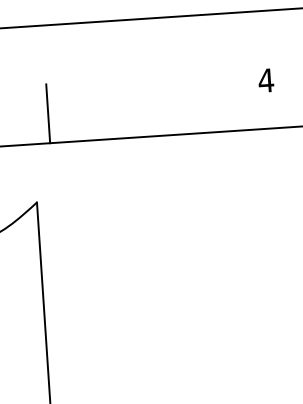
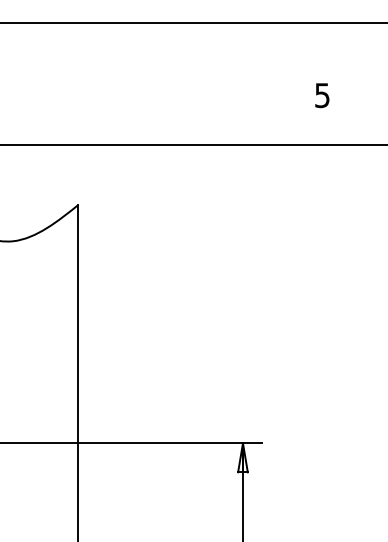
text: (266, 80) -> (322, 95), 4 -> 5
line: (48, 113) -> (95, 114), removed

